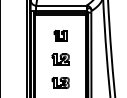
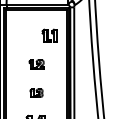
part: (60, 35) -> (49, 35), moved
part: (60, 59) -> (36, 64), size x0.7
part: (60, 82) -> (36, 92), size x0.6

